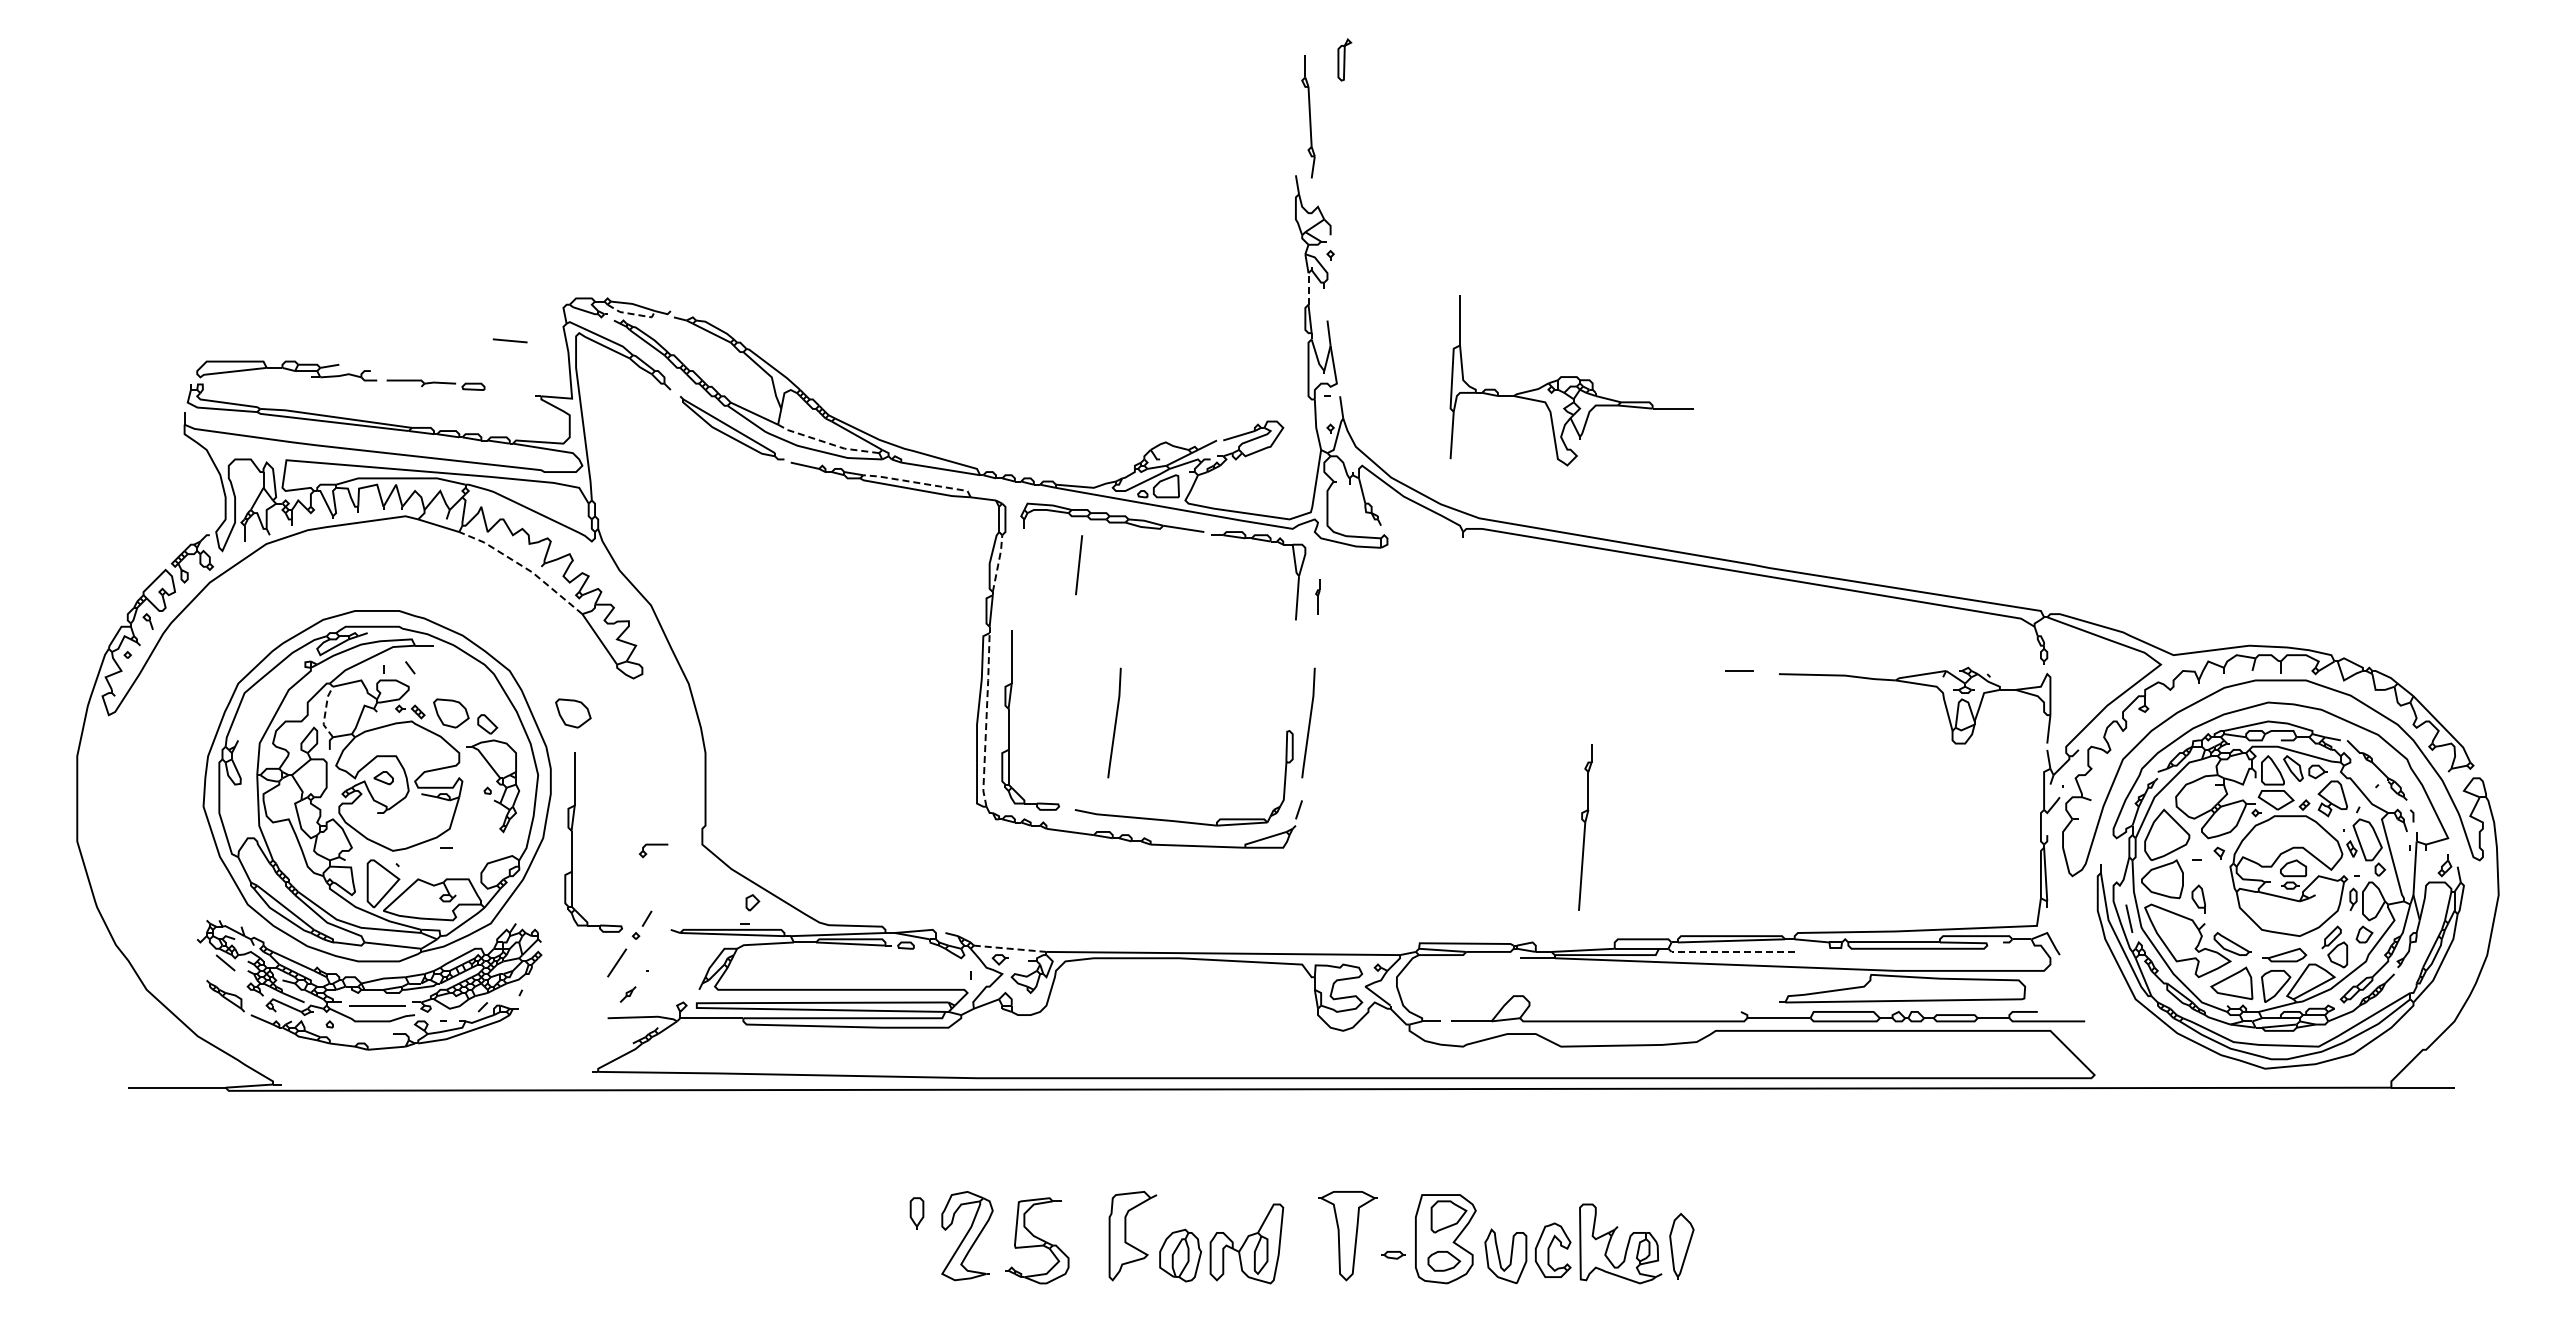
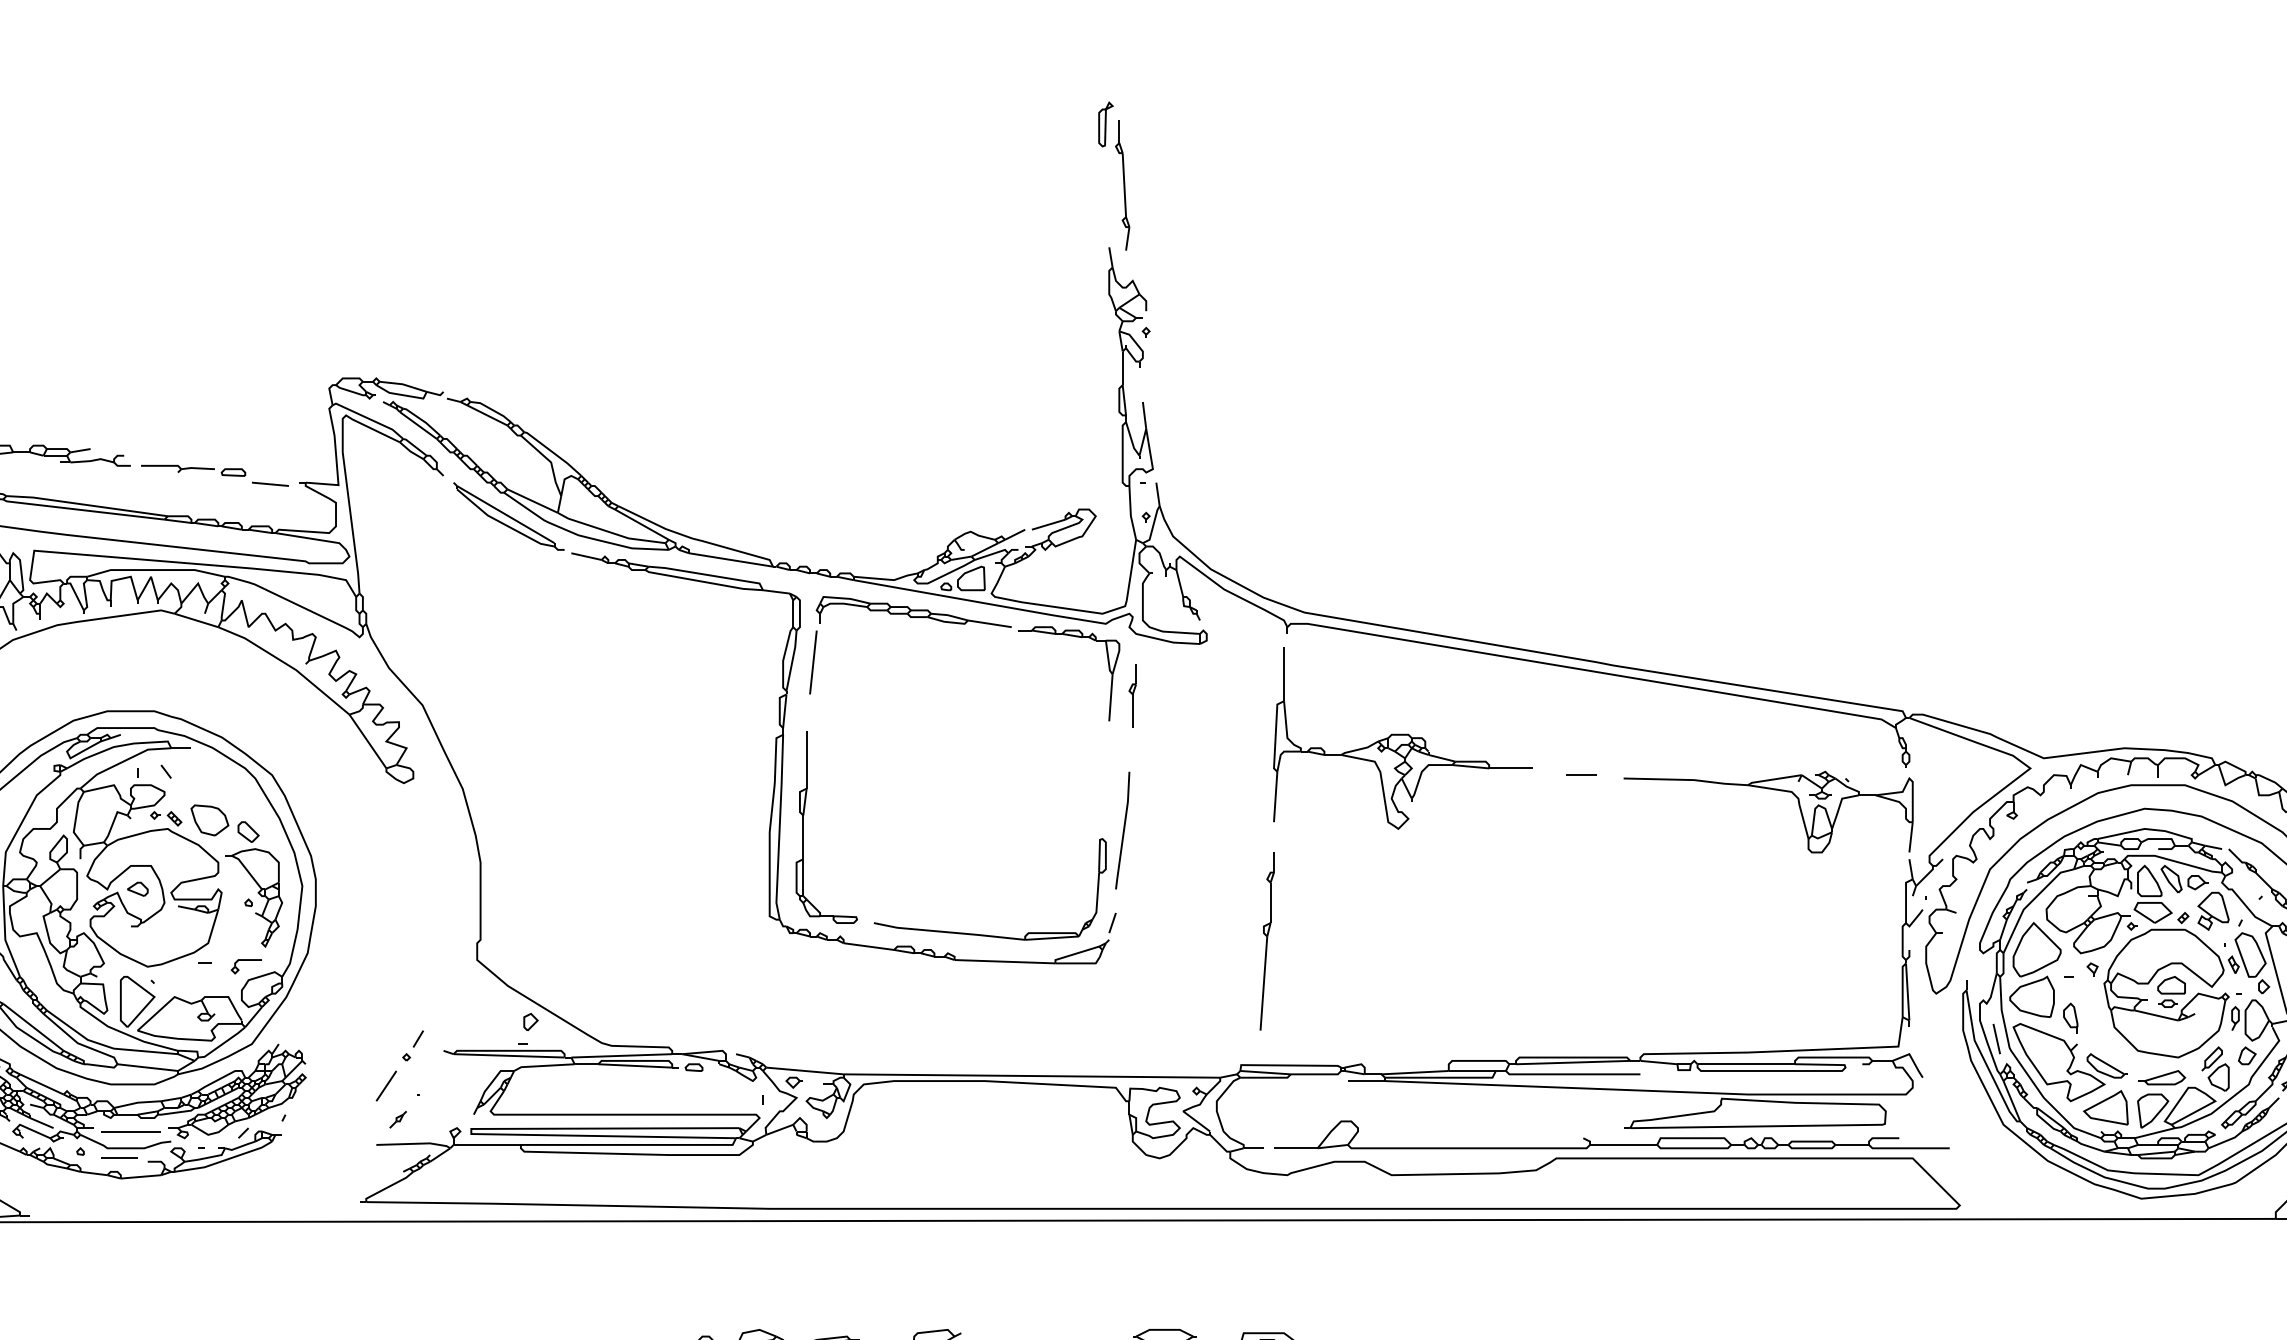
part: (1344, 59) -> (1105, 123), moved
line: (1308, 288) -> (1122, 367), dashed -> solid
line: (632, 314) -> (402, 395), dashed -> solid
line: (509, 340) -> (269, 483), moved
part: (1571, 380) -> (1402, 738), moved
line: (826, 442) -> (609, 531), dashed -> solid
line: (919, 483) -> (708, 575), dashed -> solid
line: (998, 563) -> (792, 660), dashed -> solid
line: (1078, 565) -> (812, 662), moved
line: (523, 567) -> (286, 664), dashed -> solid
part: (1317, 596) -> (1132, 695), size x1.67
line: (325, 712) -> (75, 819), dashed -> solid
part: (573, 713) -> (339, 820), removed
line: (986, 720) -> (779, 827), dashed -> solid
line: (1114, 722) -> (916, 830), removed
part: (1585, 827) -> (1267, 941), moved
part: (572, 842) -> (338, 957), removed
part: (653, 850) -> (246, 966), moved
line: (1009, 948) -> (804, 1070), dashed -> solid
line: (1730, 951) -> (1572, 1073), dashed -> solid
line: (366, 1030) -> (119, 1158), added

